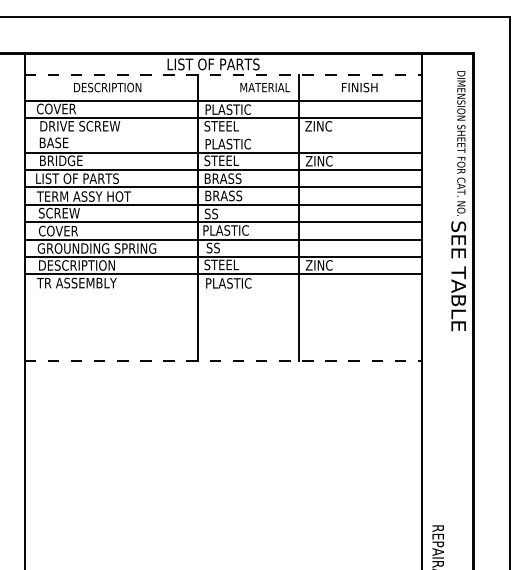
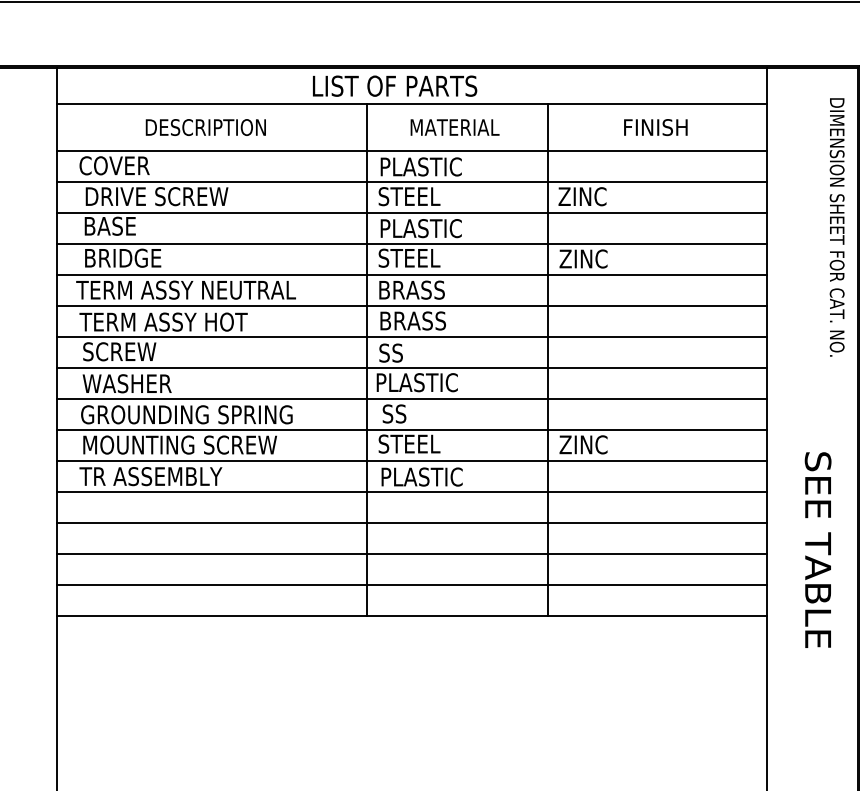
line: (223, 74) -> (412, 104), dashed -> solid
text: (265, 87) -> (455, 127), moved
line: (223, 135) -> (412, 213), added
text: (96, 178) -> (185, 289), LIST OF PARTS -> TERM ASSY NEUTRAL
text: (63, 230) -> (127, 382), COVER -> WASHER
text: (93, 265) -> (180, 445), DESCRIPTION -> MOUNTING SCREW
text: (458, 276) -> (817, 550), moved
line: (223, 291) -> (412, 491), added
line: (223, 308) -> (412, 521), added
line: (223, 326) -> (412, 553), added
line: (223, 343) -> (412, 584), added
line: (223, 361) -> (412, 616), dashed -> solid

